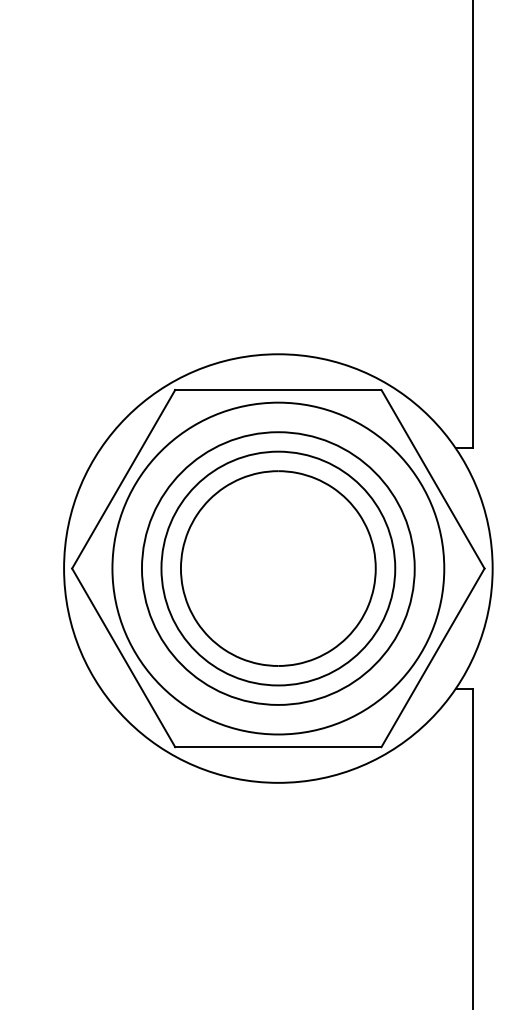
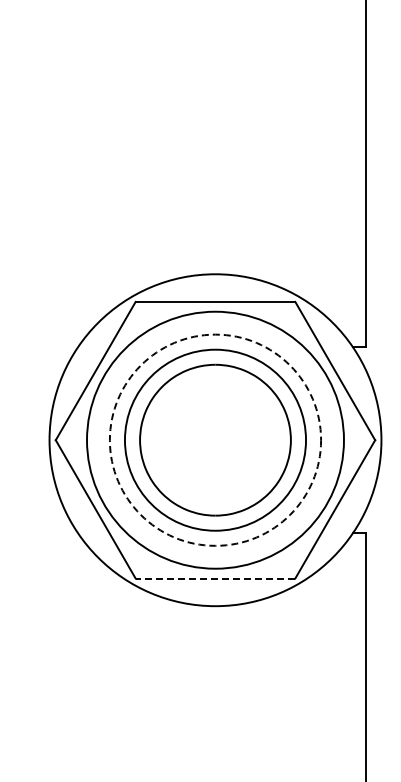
circle: (278, 567) -> (215, 439), solid -> dashed
line: (278, 747) -> (215, 578), solid -> dashed

